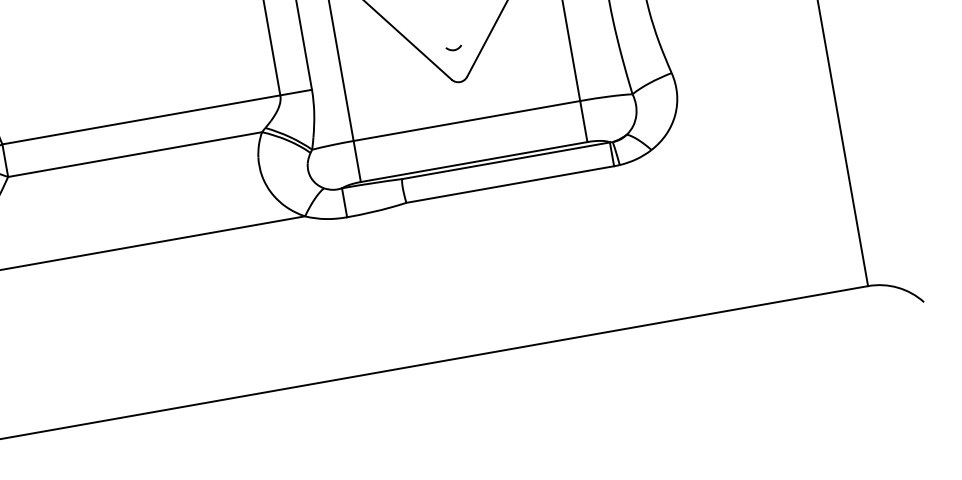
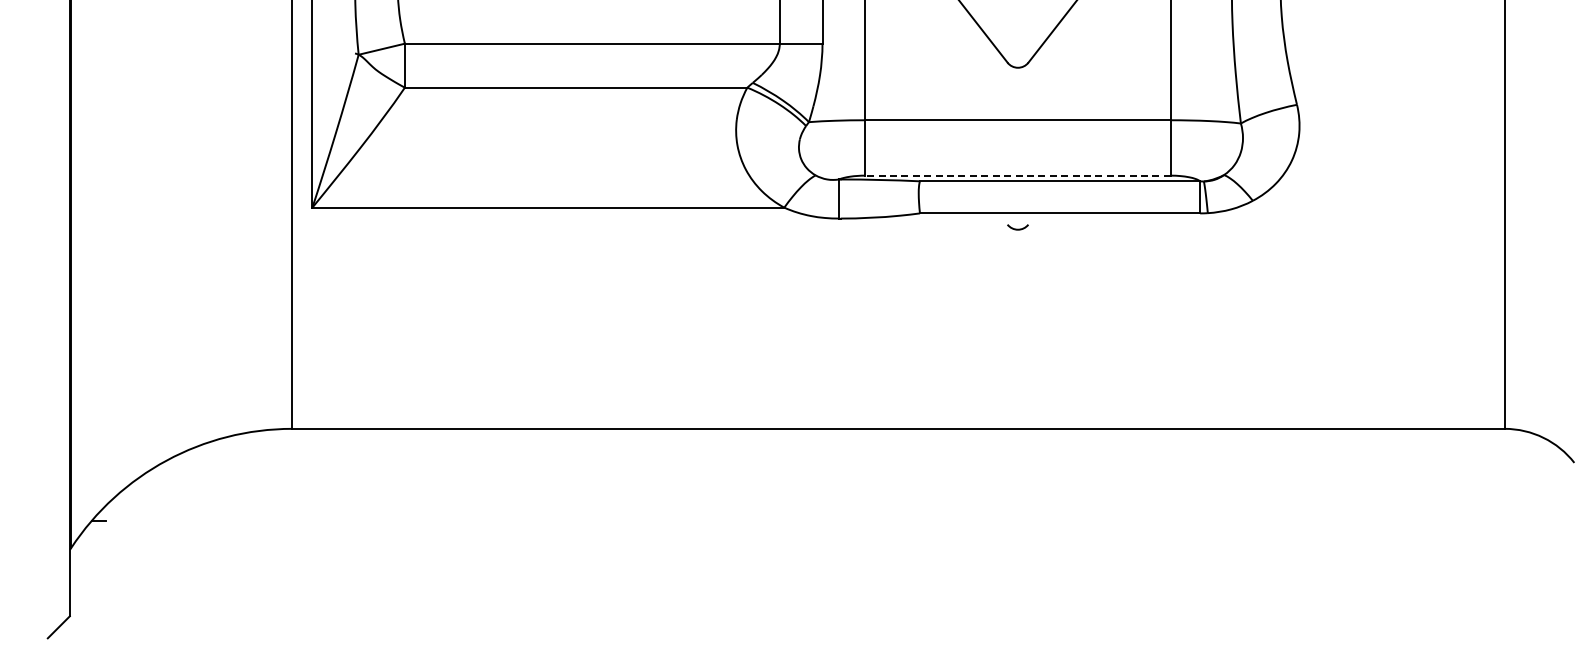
arc: (453, 49) -> (1017, 228), moved
line: (474, 161) -> (1018, 175), solid -> dashed

